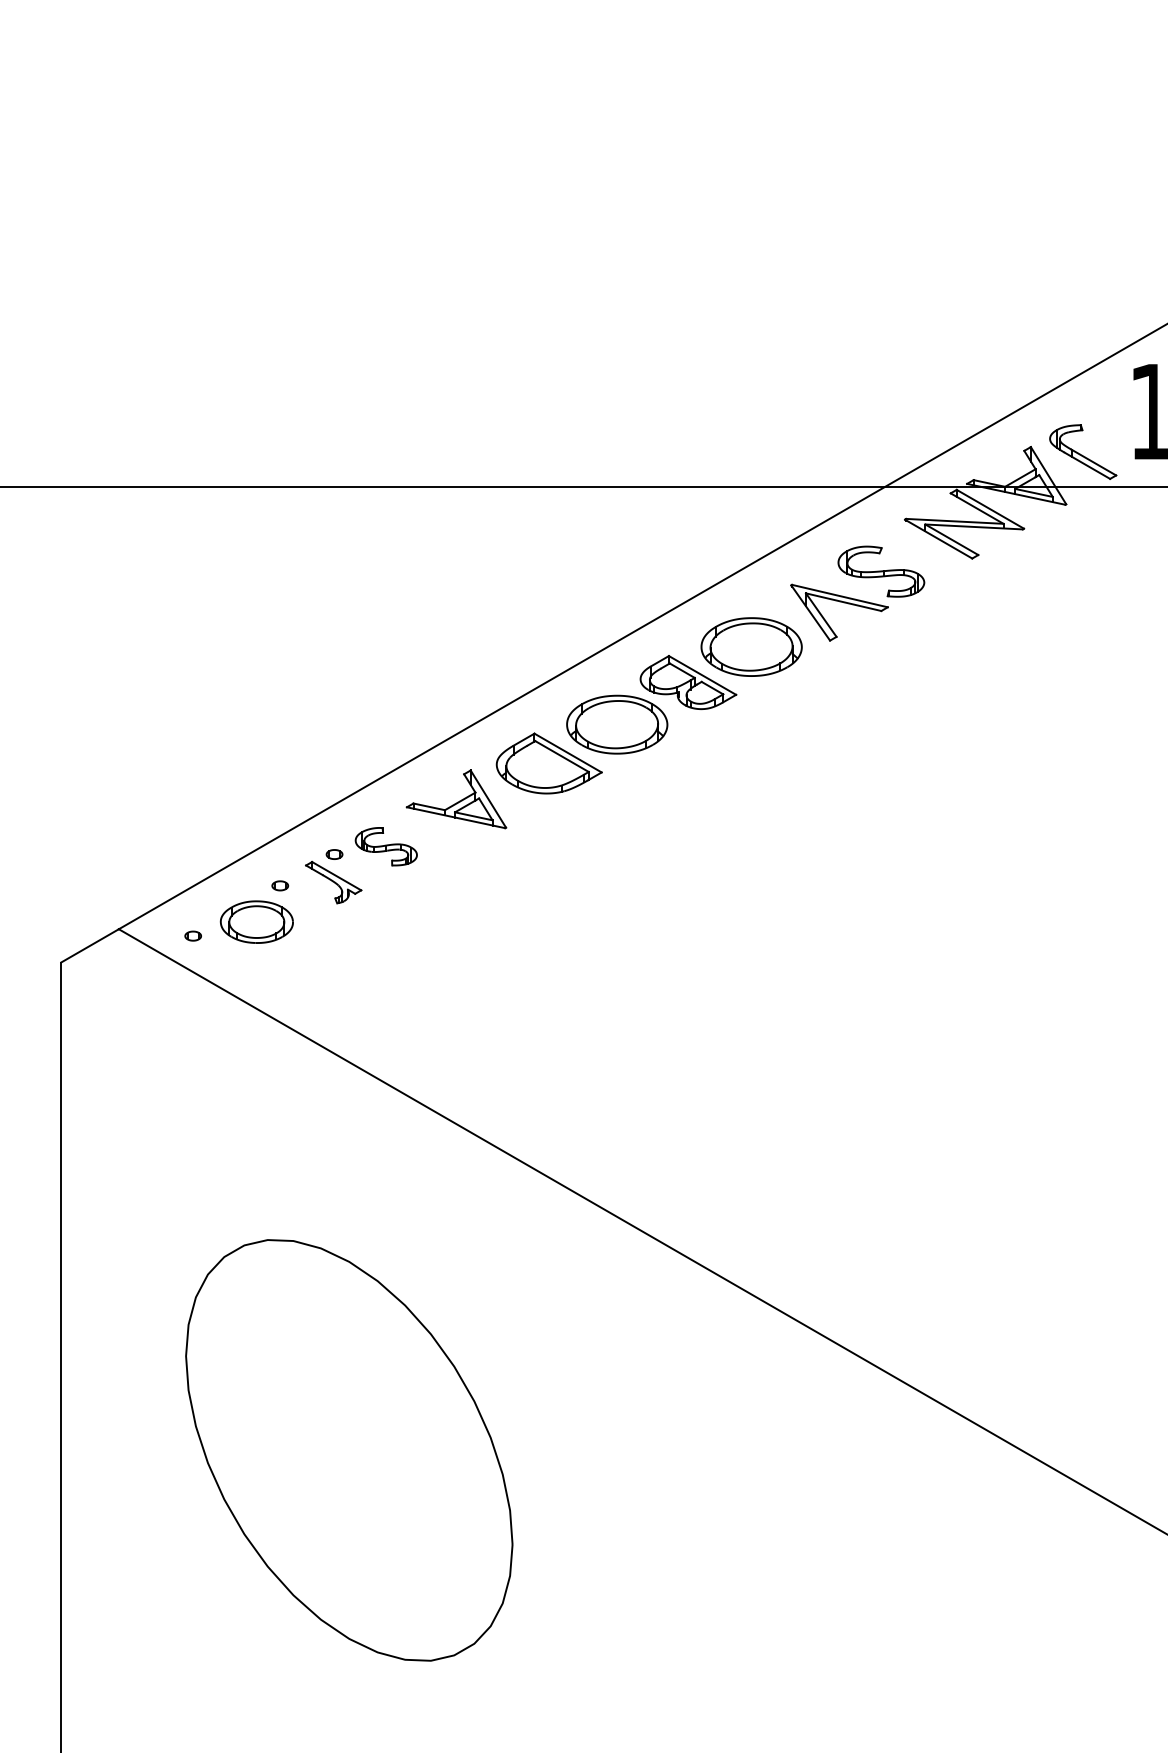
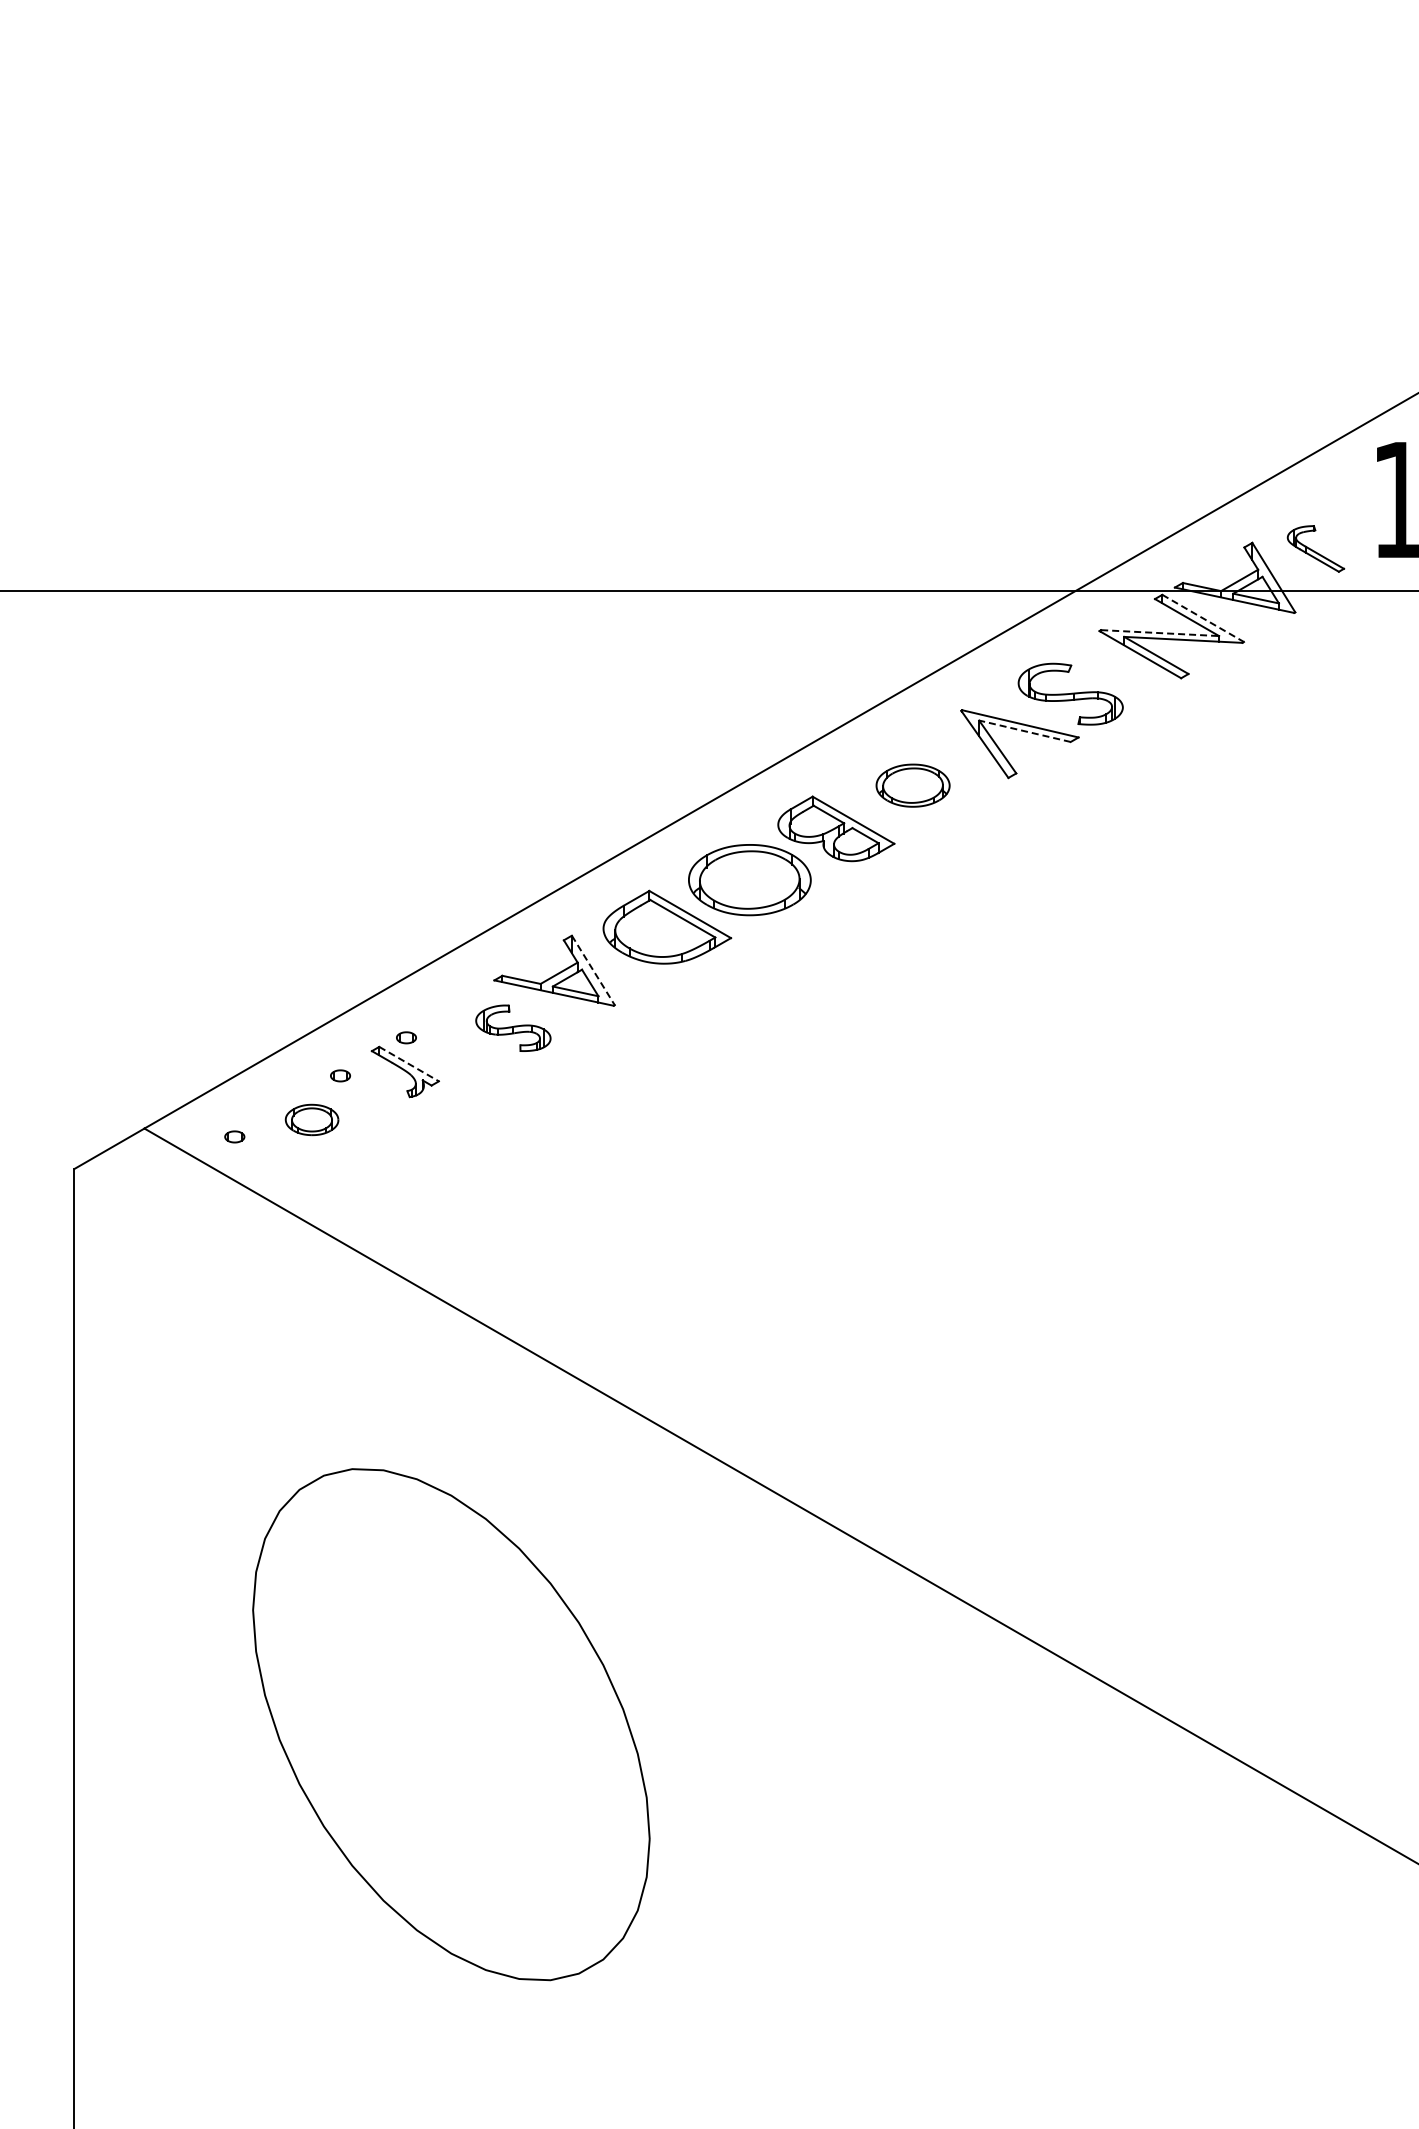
part: (1082, 451) -> (1315, 548), size x0.7
line: (990, 509) -> (1203, 618), solid -> dashed
line: (955, 521) -> (1160, 633), solid -> dashed
line: (843, 602) -> (1024, 731), solid -> dashed
part: (751, 646) -> (912, 785), size x0.6
line: (488, 799) -> (593, 970), solid -> dashed
part: (386, 846) -> (513, 1027), moved
line: (337, 876) -> (409, 1064), solid -> dashed
part: (256, 921) -> (311, 1119), size x0.6
part: (349, 1450) -> (451, 1724), moved

